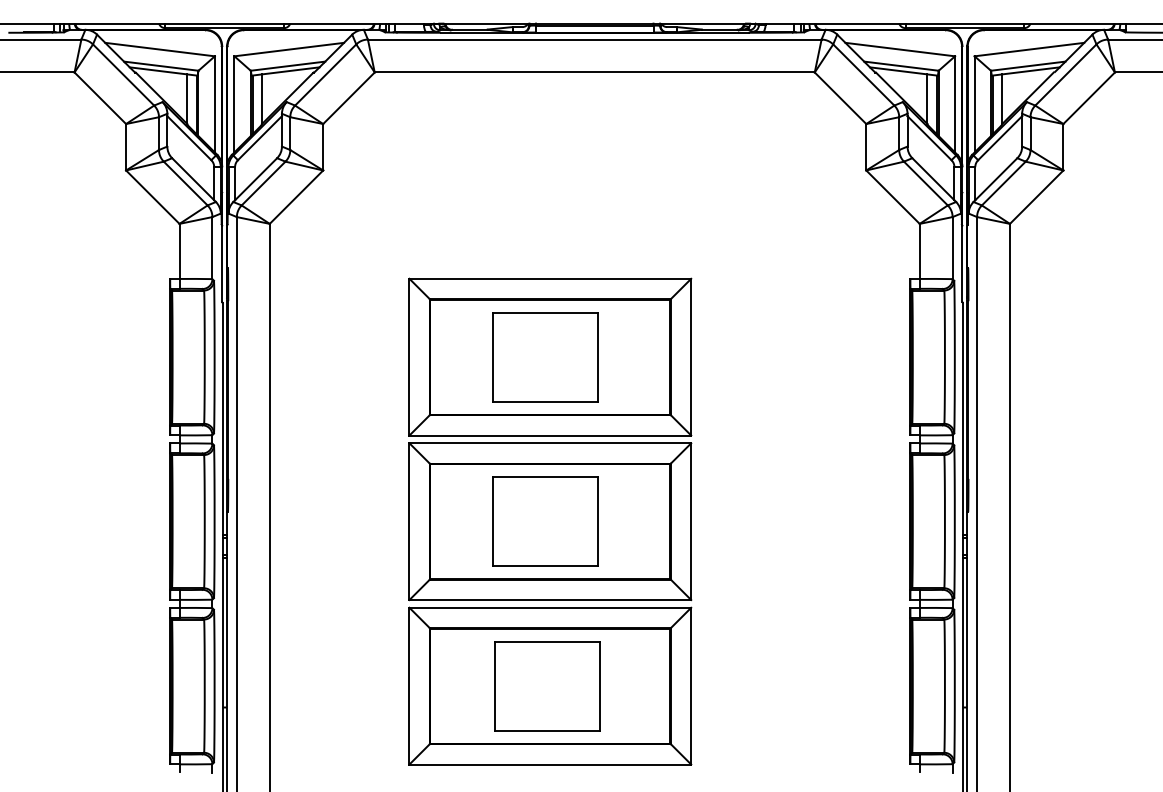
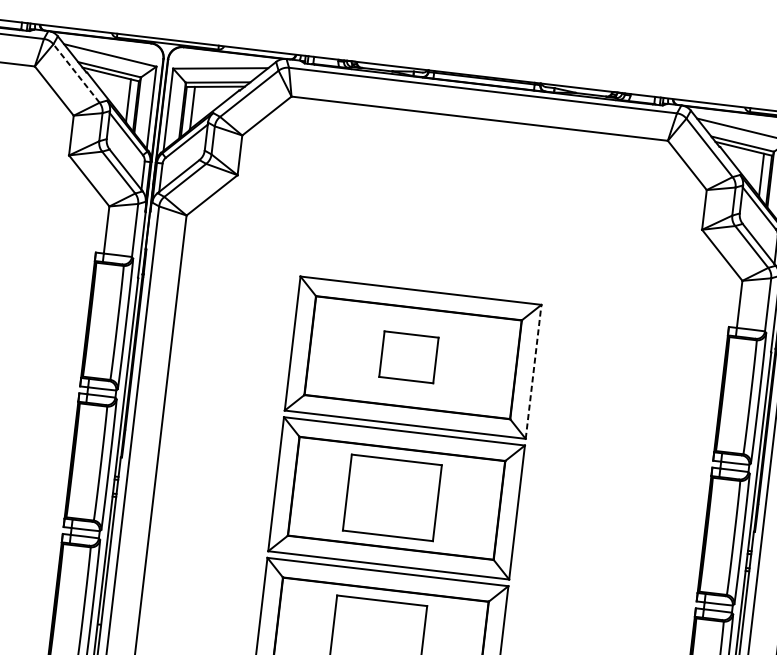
line: (123, 74) -> (76, 73), solid -> dashed
line: (691, 356) -> (533, 371), solid -> dashed
part: (545, 357) -> (408, 357), size x0.6

